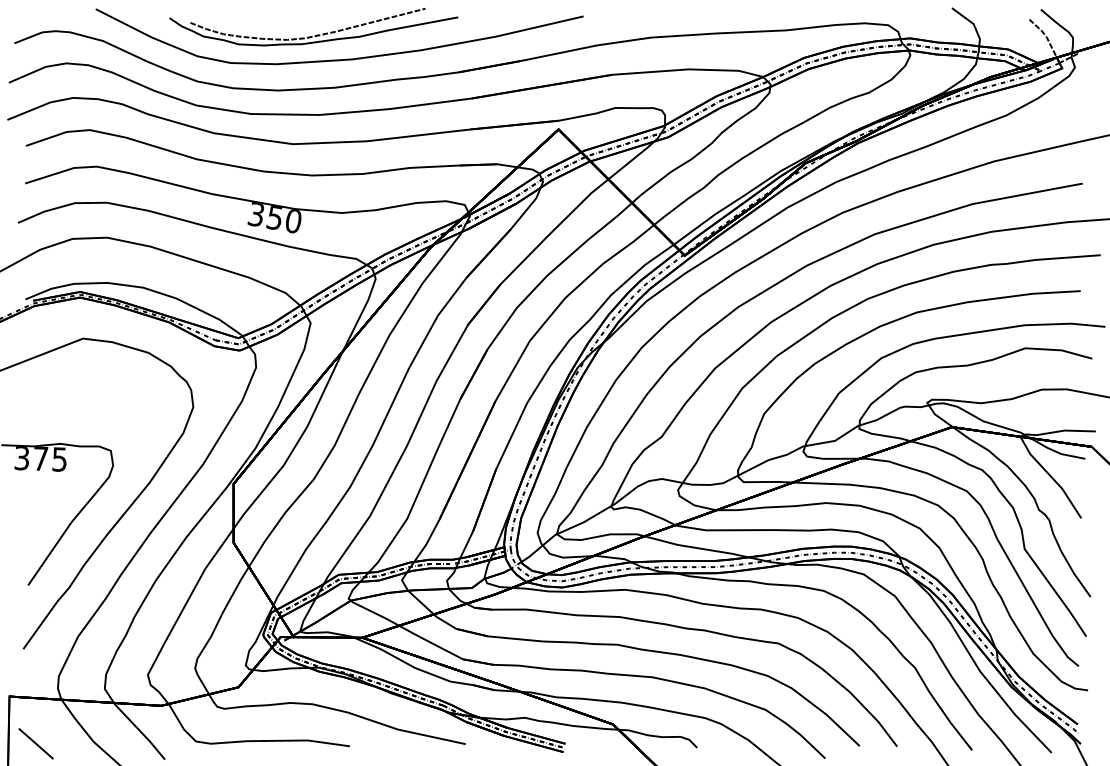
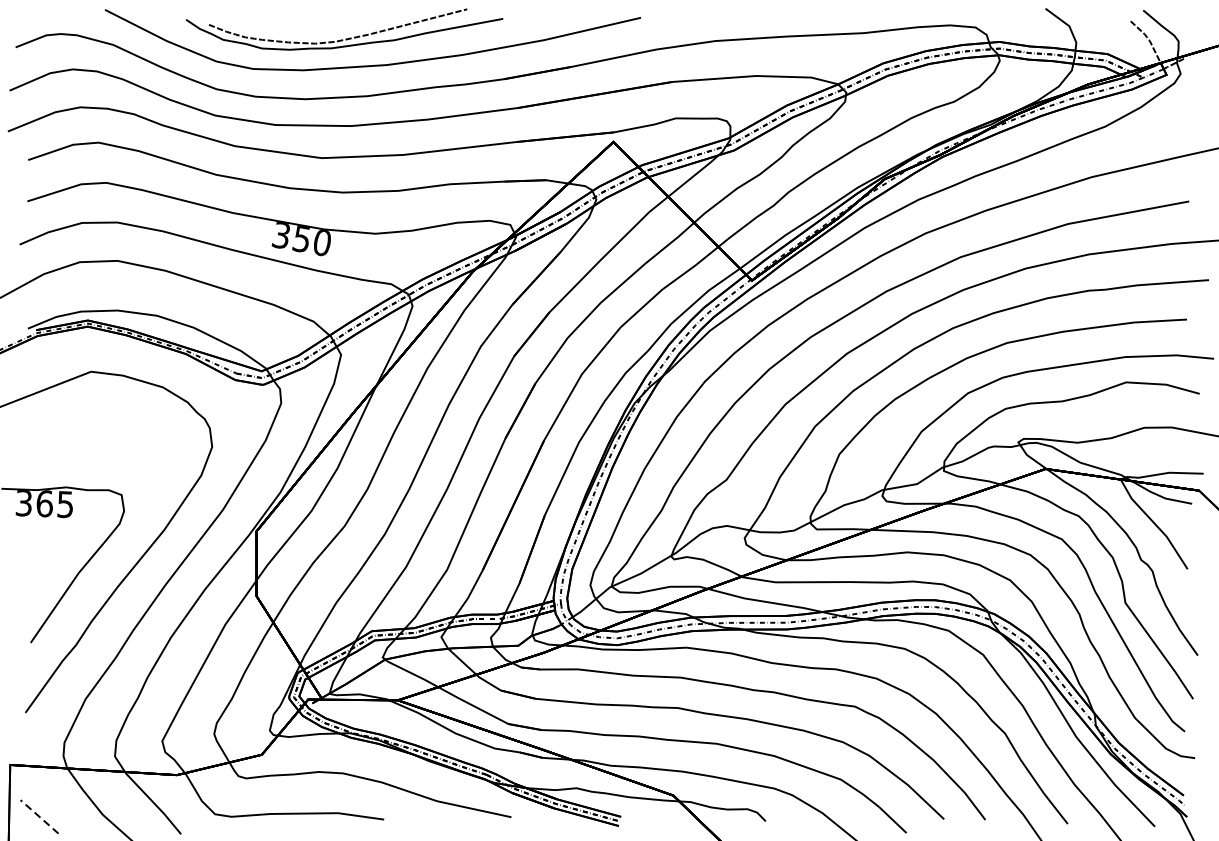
text: (40, 458) -> (44, 503), 375 -> 365
line: (35, 743) -> (38, 816), solid -> dashed

